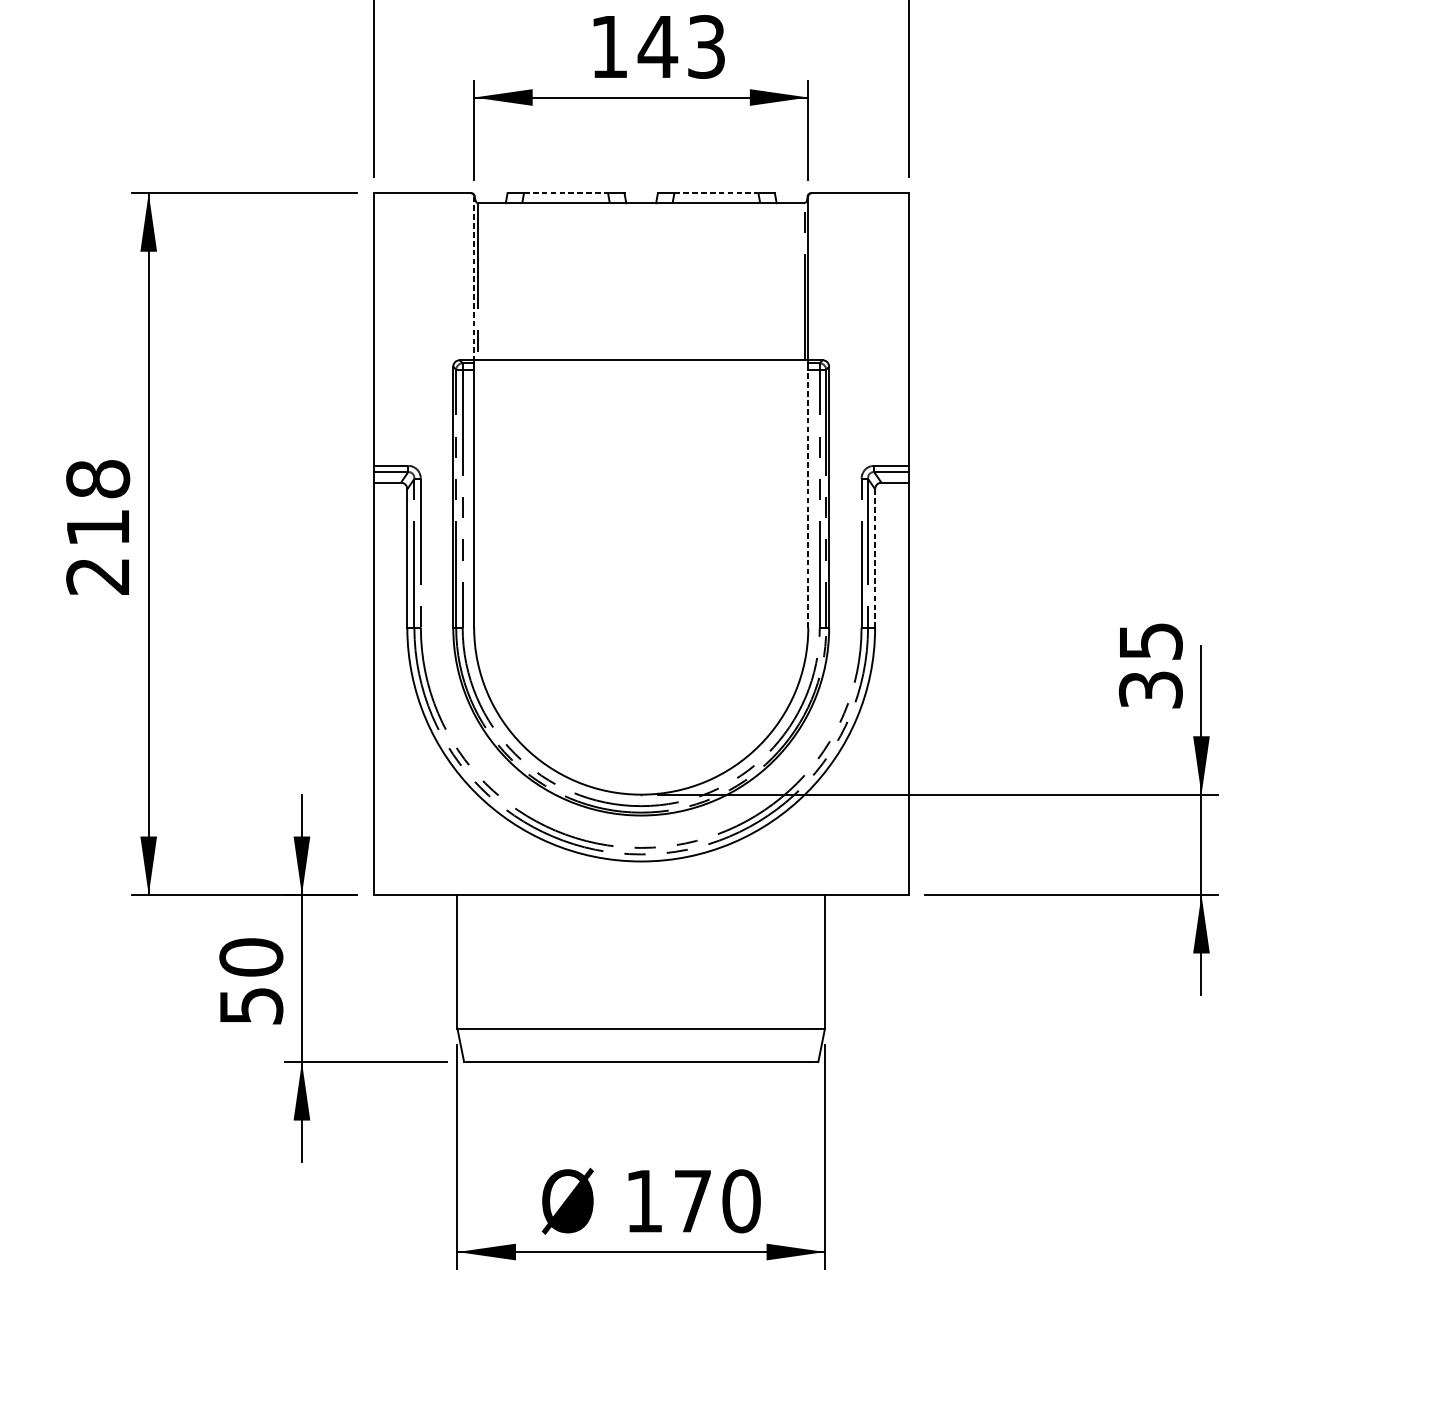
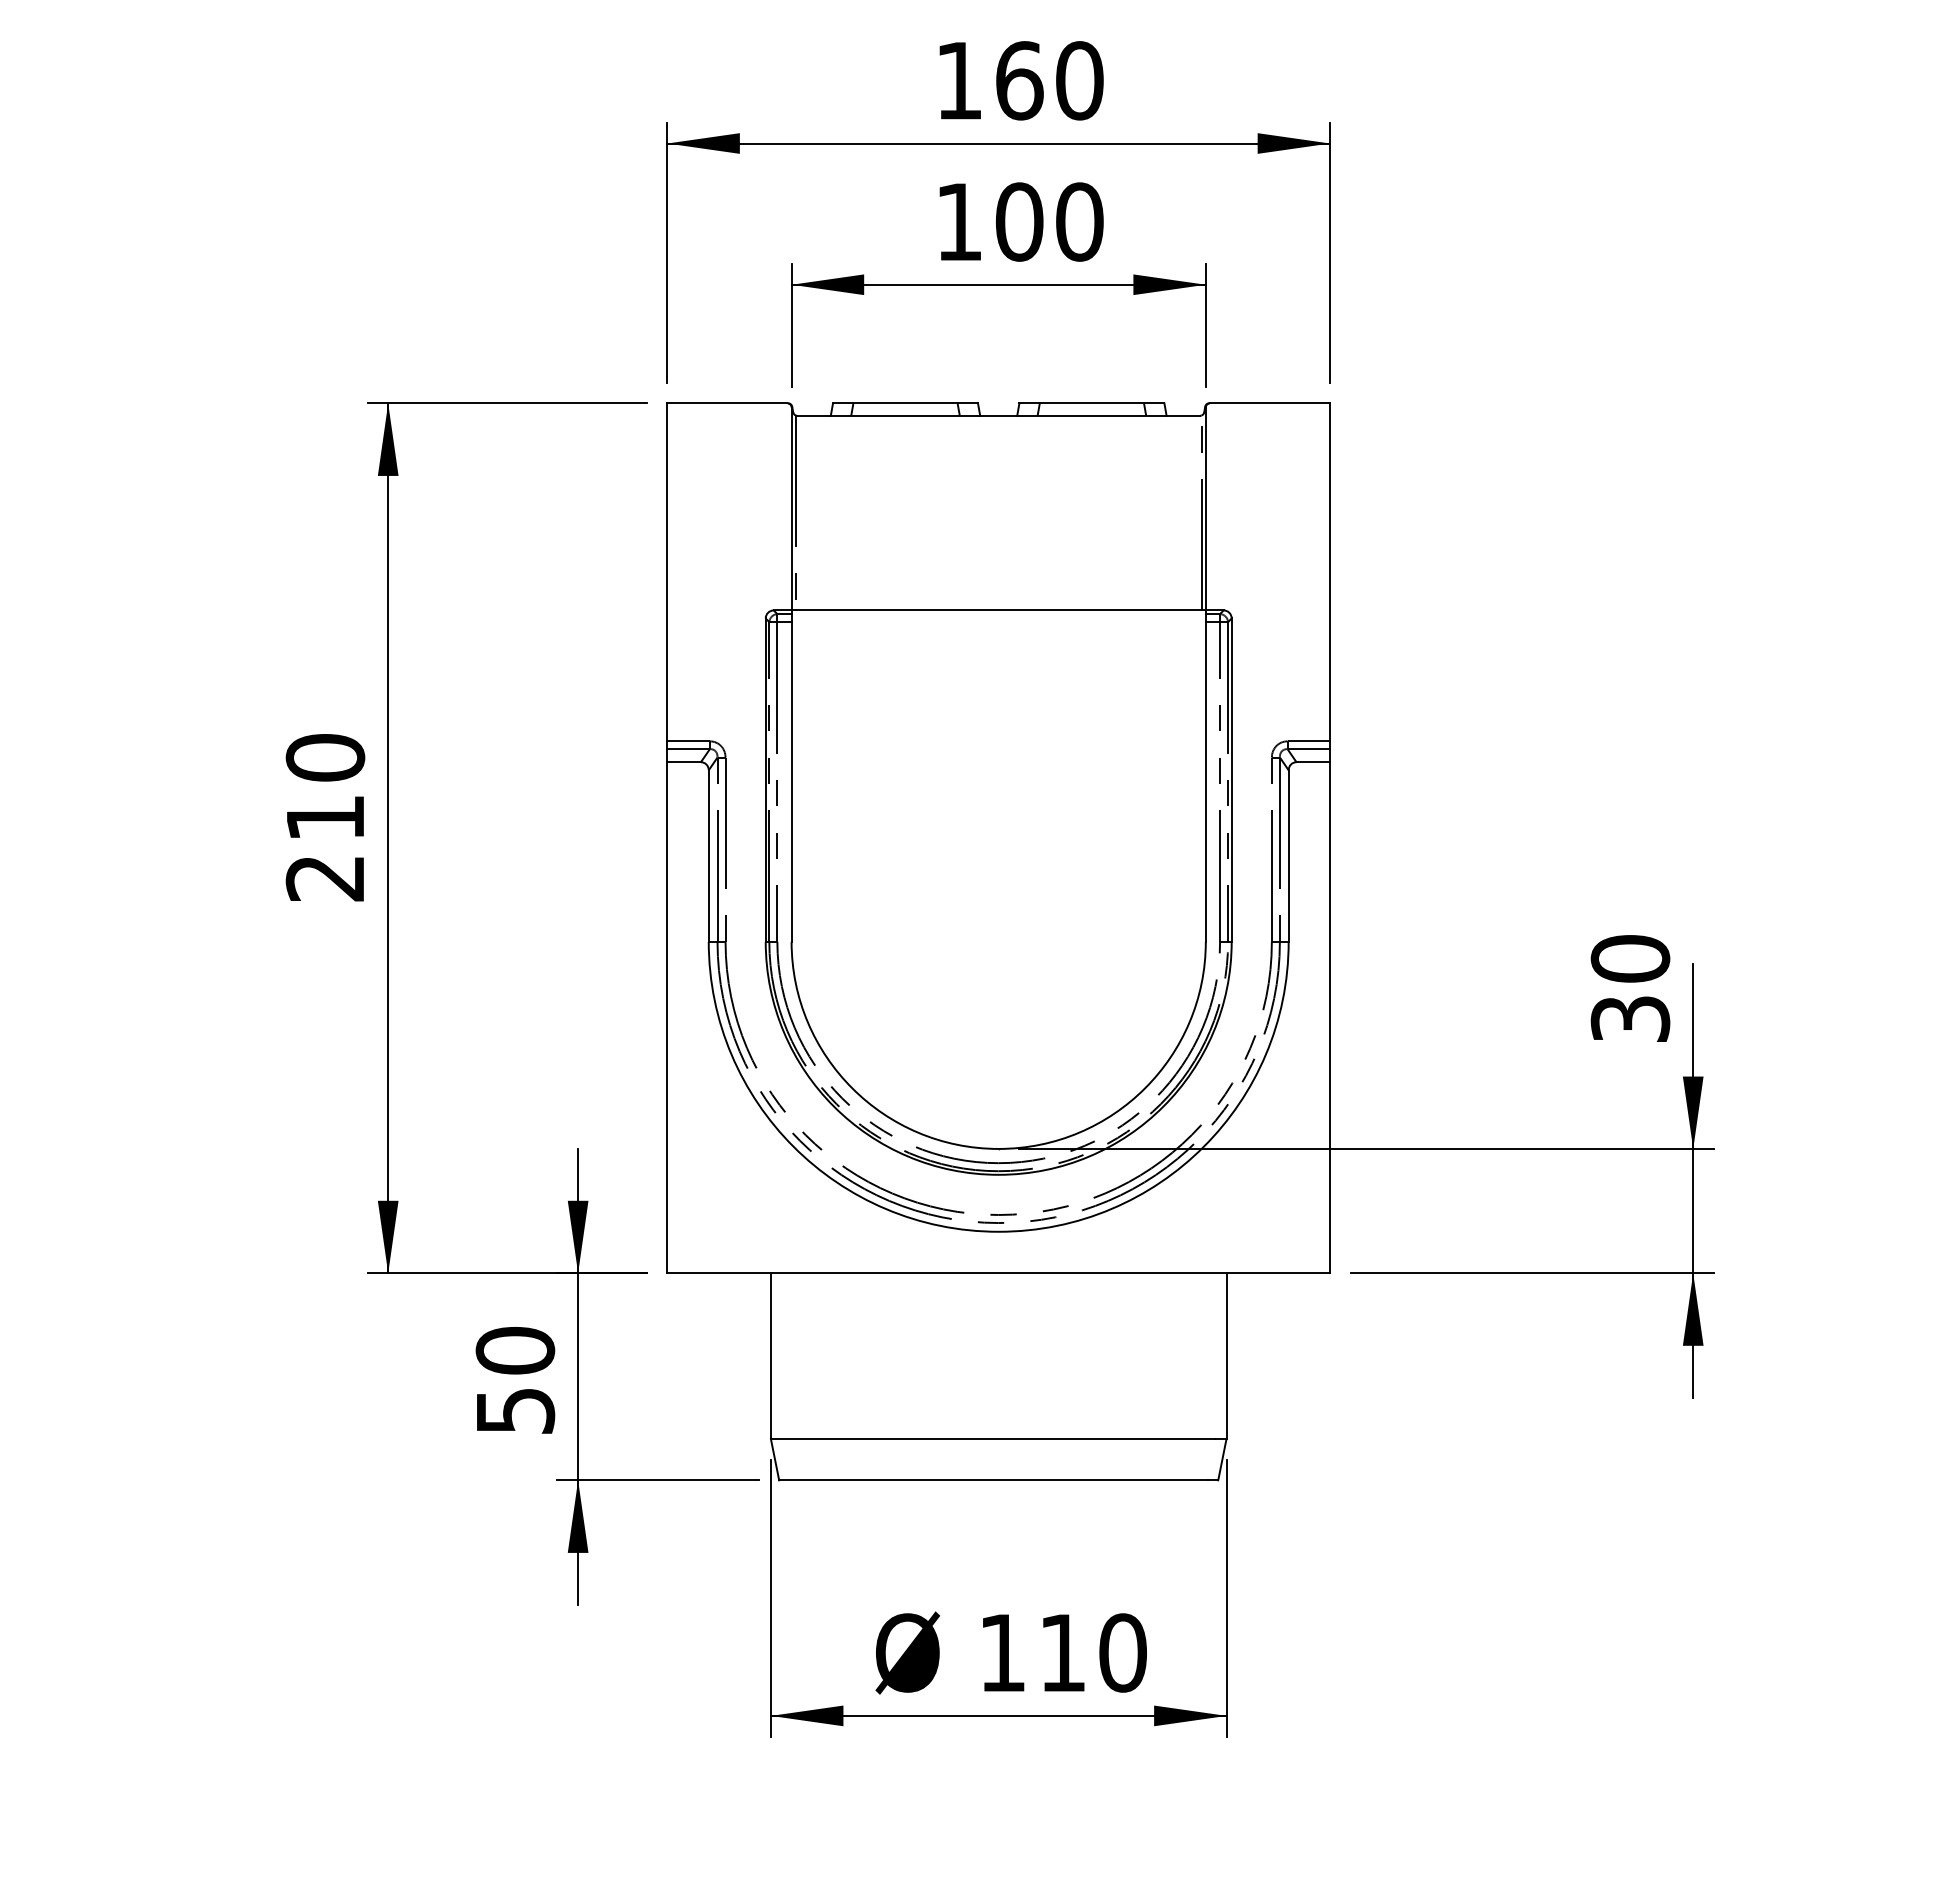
text: (681, 46) -> (1048, 221), 143 -> 100
line: (566, 193) -> (906, 403), dashed -> solid
line: (716, 193) -> (1092, 403), dashed -> solid
line: (474, 278) -> (791, 509), dashed -> solid
text: (98, 478) -> (325, 757), 218 -> 210
line: (808, 498) -> (1205, 781), dashed -> solid
line: (874, 558) -> (1288, 856), dashed -> solid
text: (1150, 641) -> (1630, 958), 35 -> 30
text: (692, 1200) -> (1062, 1652), 170 -> 110

